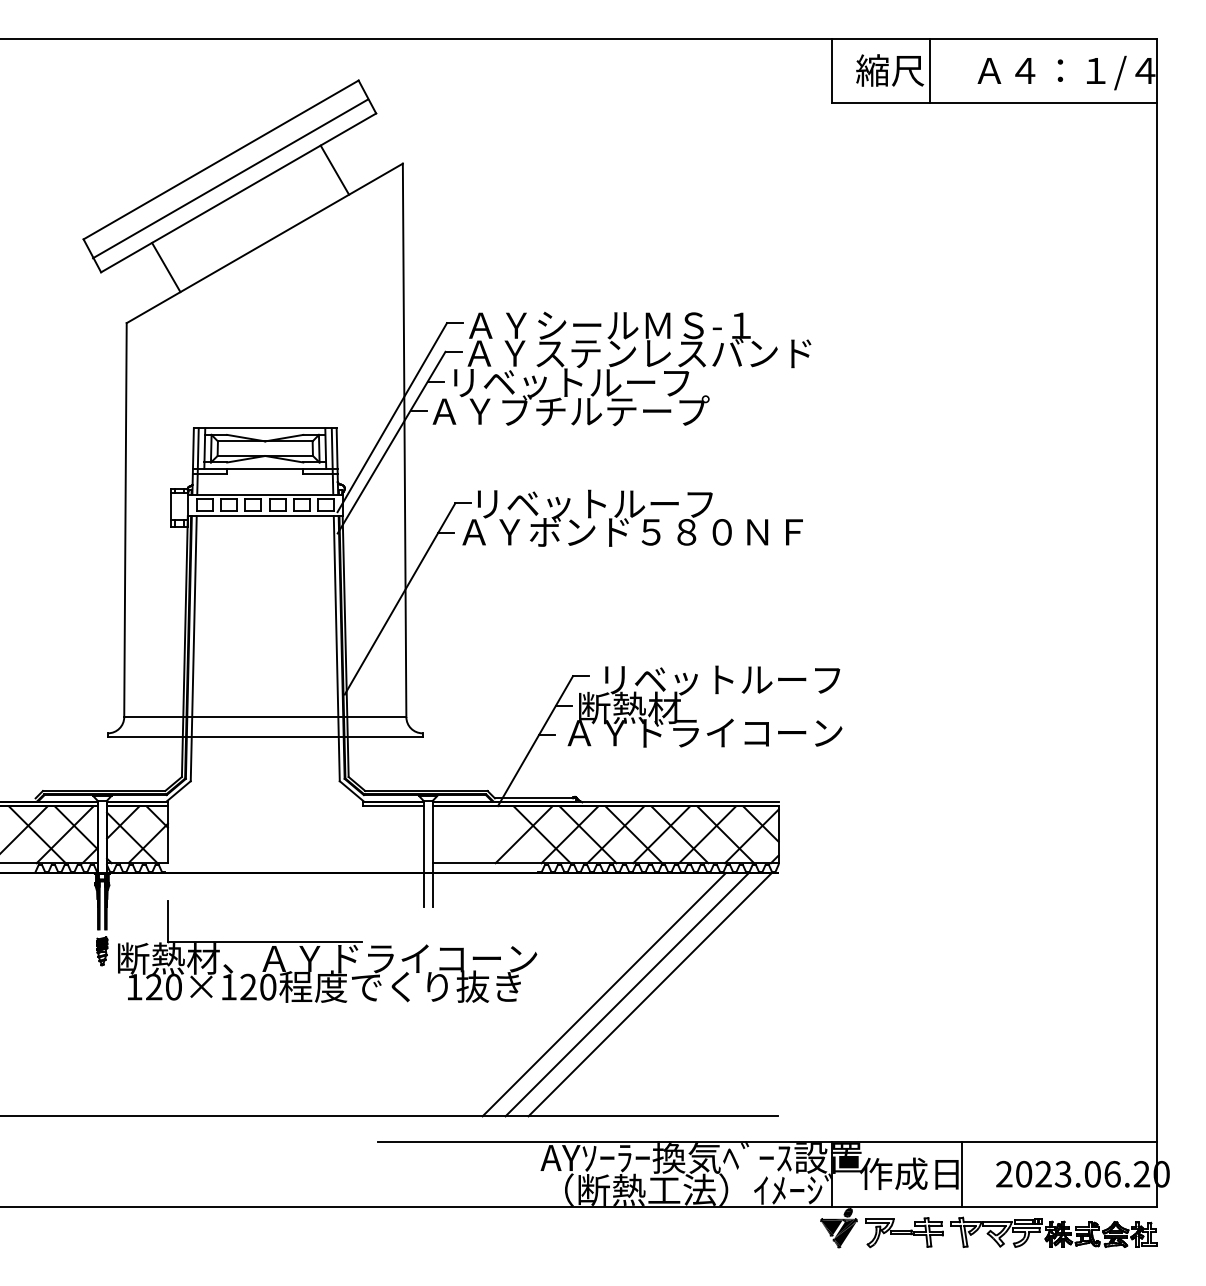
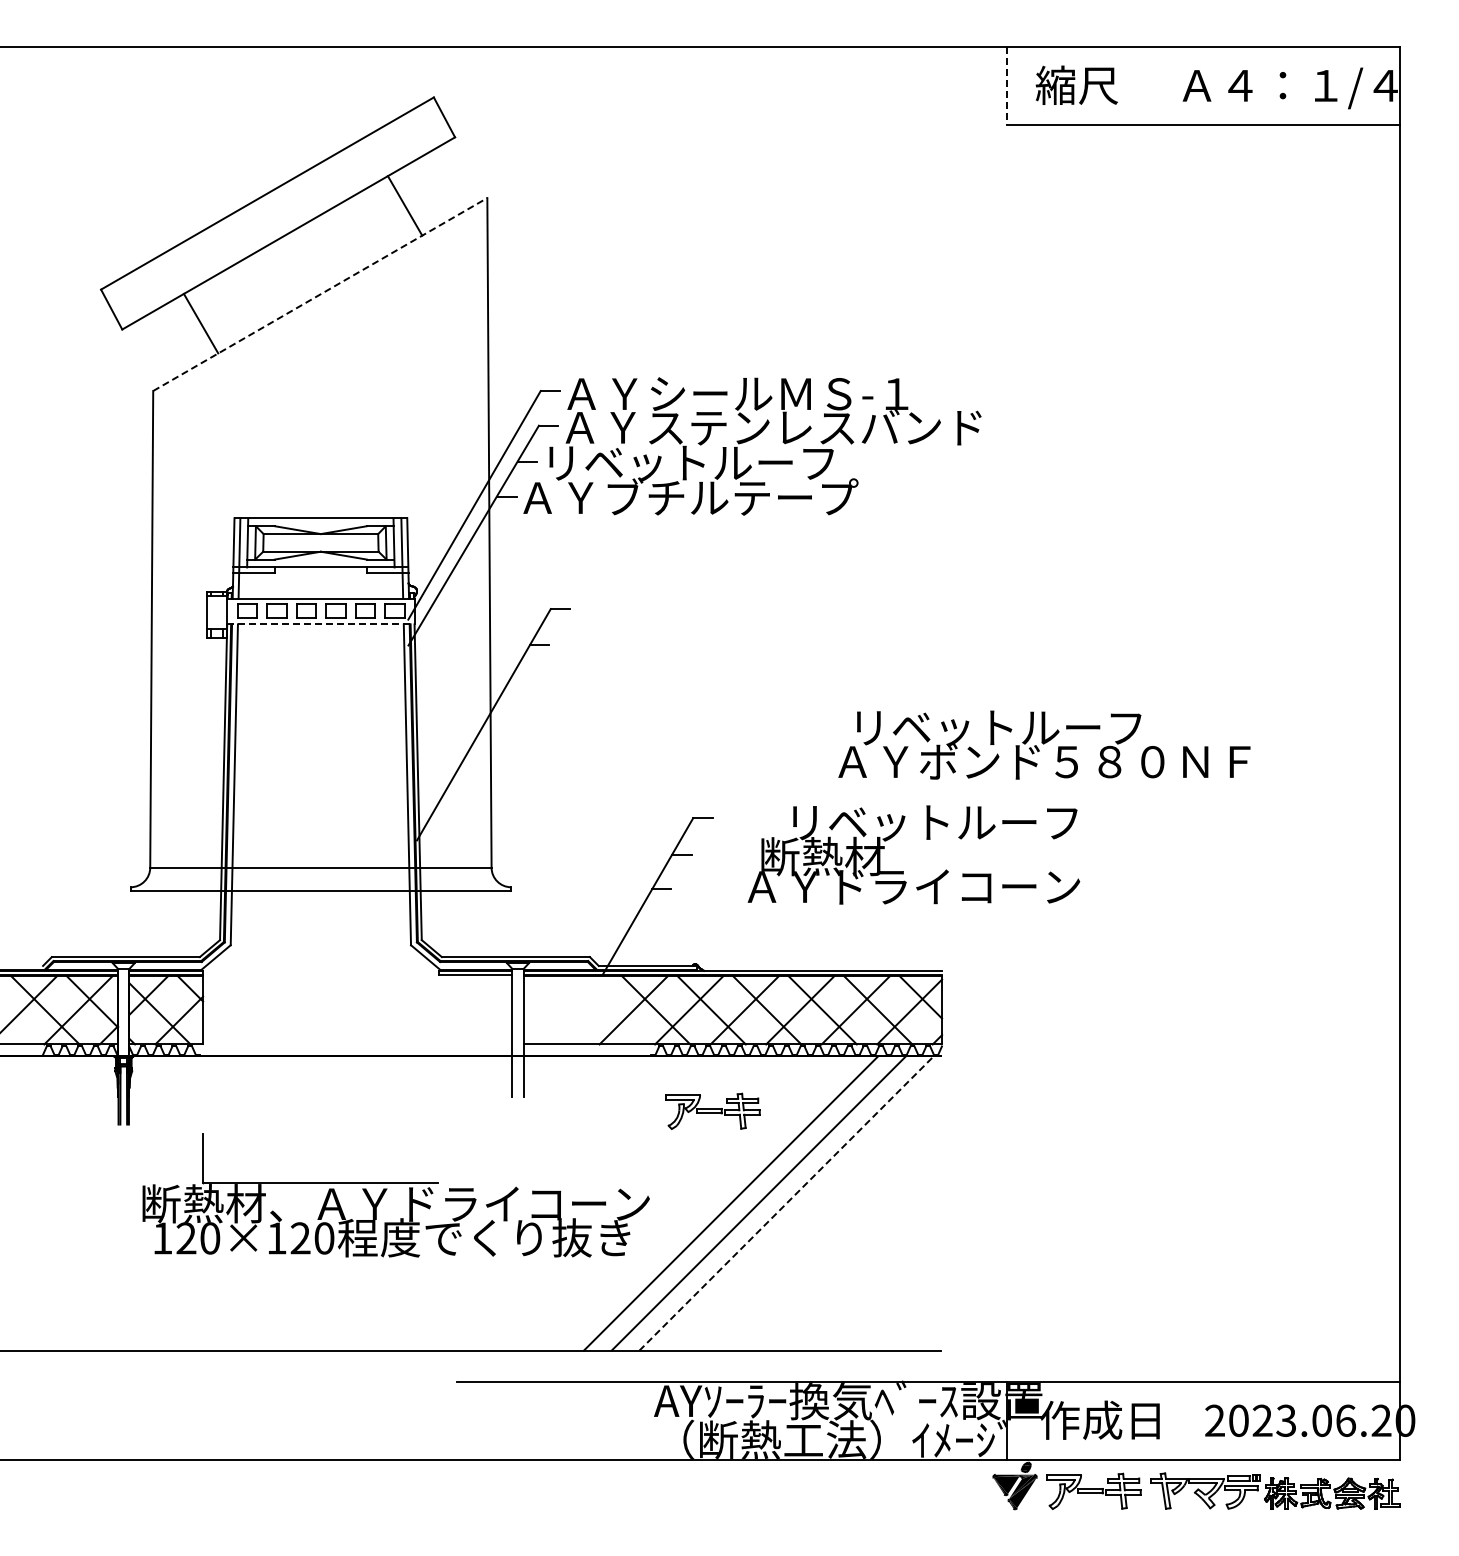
line: (929, 70) -> (1124, 85), removed
line: (832, 71) -> (1007, 86), solid -> dashed
line: (230, 178) -> (278, 216), removed
line: (264, 243) -> (320, 294), solid -> dashed
line: (264, 516) -> (320, 624), solid -> dashed
text: (632, 517) -> (1044, 744), moved
text: (704, 706) -> (913, 854), moved
part: (588, 917) -> (712, 1110), added
part: (320, 946) -> (387, 1189), moved
part: (102, 950) -> (123, 1150), removed
line: (650, 994) -> (786, 1203), solid -> dashed
line: (962, 1174) -> (1164, 1420), removed

